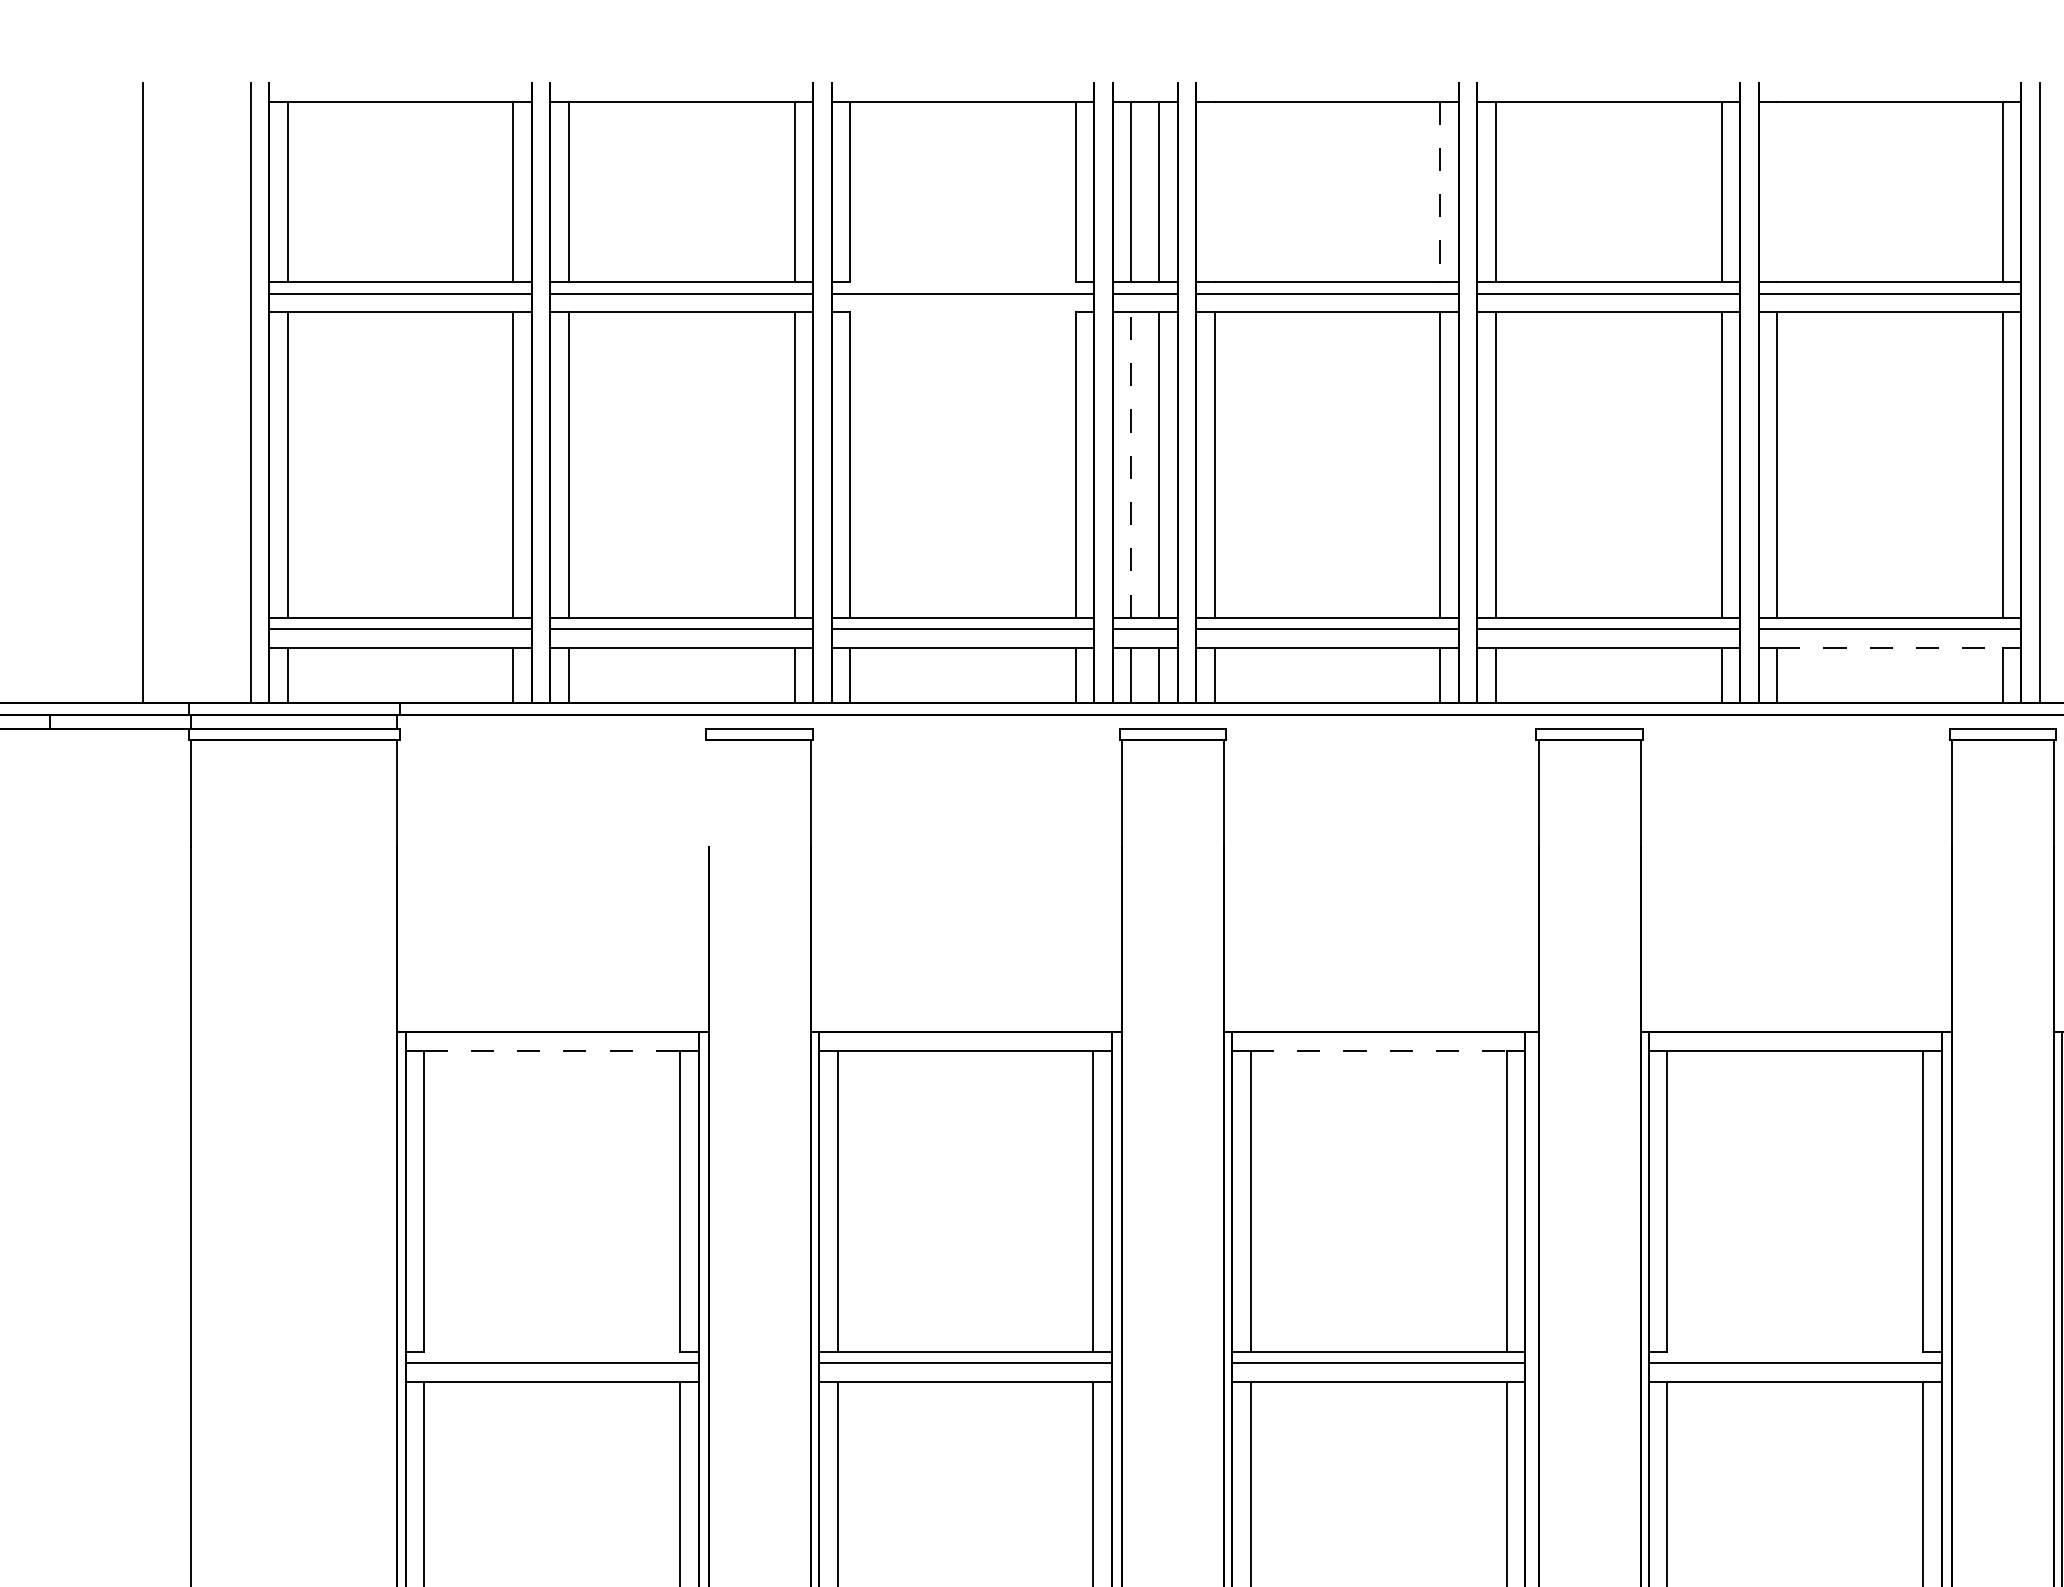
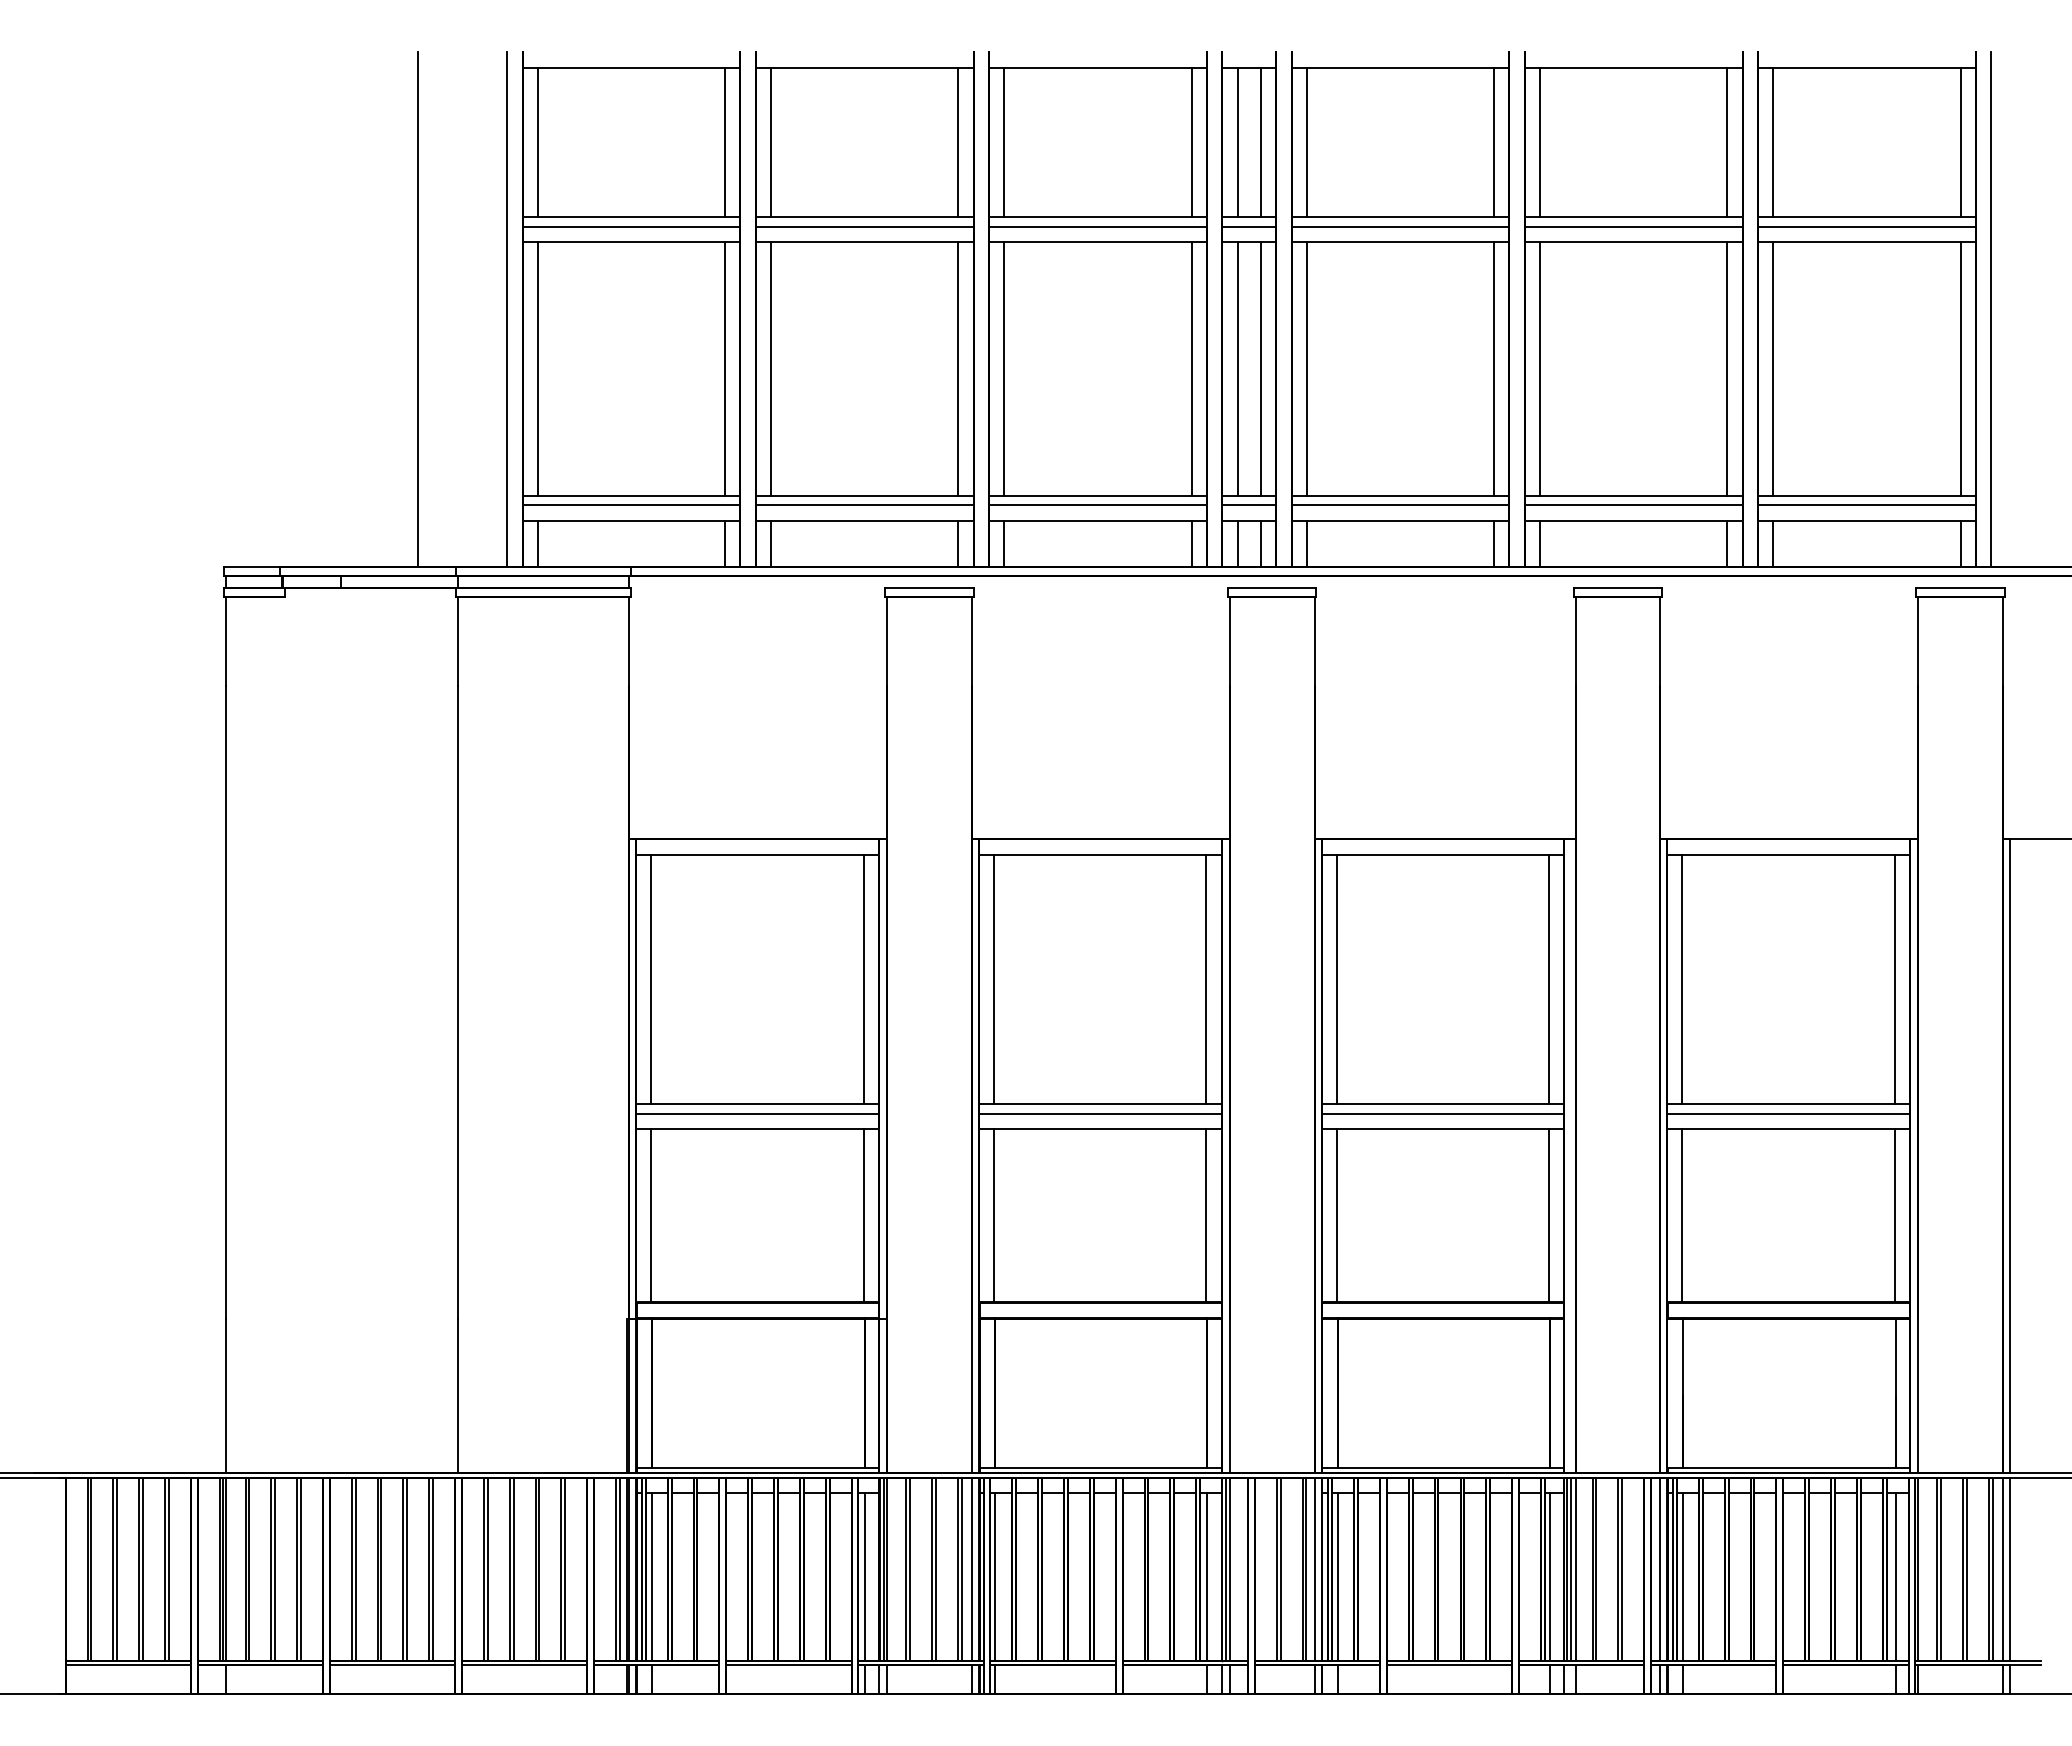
line: (1214, 191) -> (1306, 142), added
line: (1440, 191) -> (1494, 142), dashed -> solid
line: (1777, 191) -> (1773, 142), added
line: (962, 282) -> (1097, 217), added
line: (962, 312) -> (1097, 242), added
line: (1131, 464) -> (1237, 368), dashed -> solid
line: (1890, 647) -> (1867, 520), dashed -> solid
line: (709, 793) -> (887, 641), added
line: (553, 1050) -> (758, 854), dashed -> solid
line: (1379, 1050) -> (1443, 854), dashed -> solid
line: (552, 1351) -> (757, 1104), added
line: (1795, 1351) -> (1788, 1104), added

